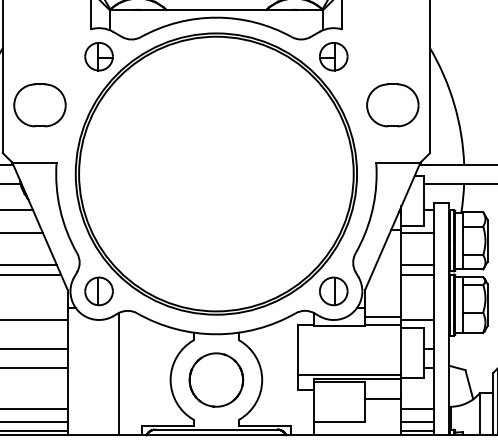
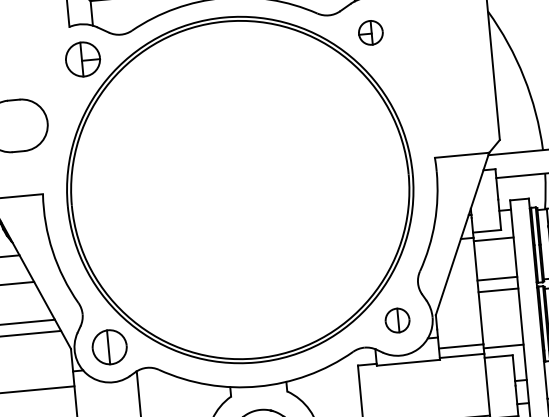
part: (333, 56) -> (370, 32), size x0.7
part: (392, 105) -> (448, 85), removed
part: (333, 291) -> (397, 320), size x0.7

